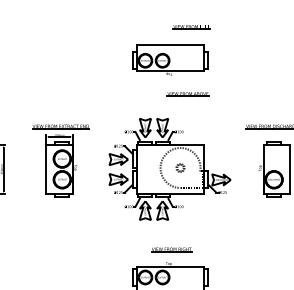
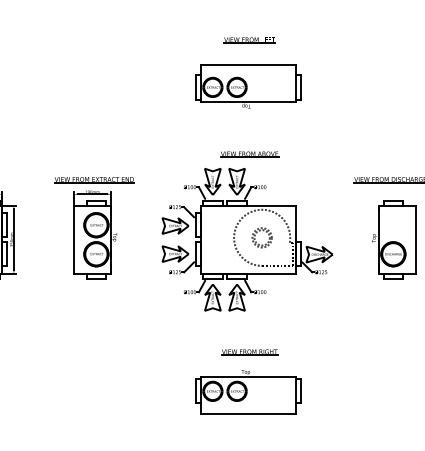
part: (191, 27) -> (249, 40), moved
part: (187, 94) -> (249, 154), moved
part: (180, 167) -> (261, 237), size x1.67

